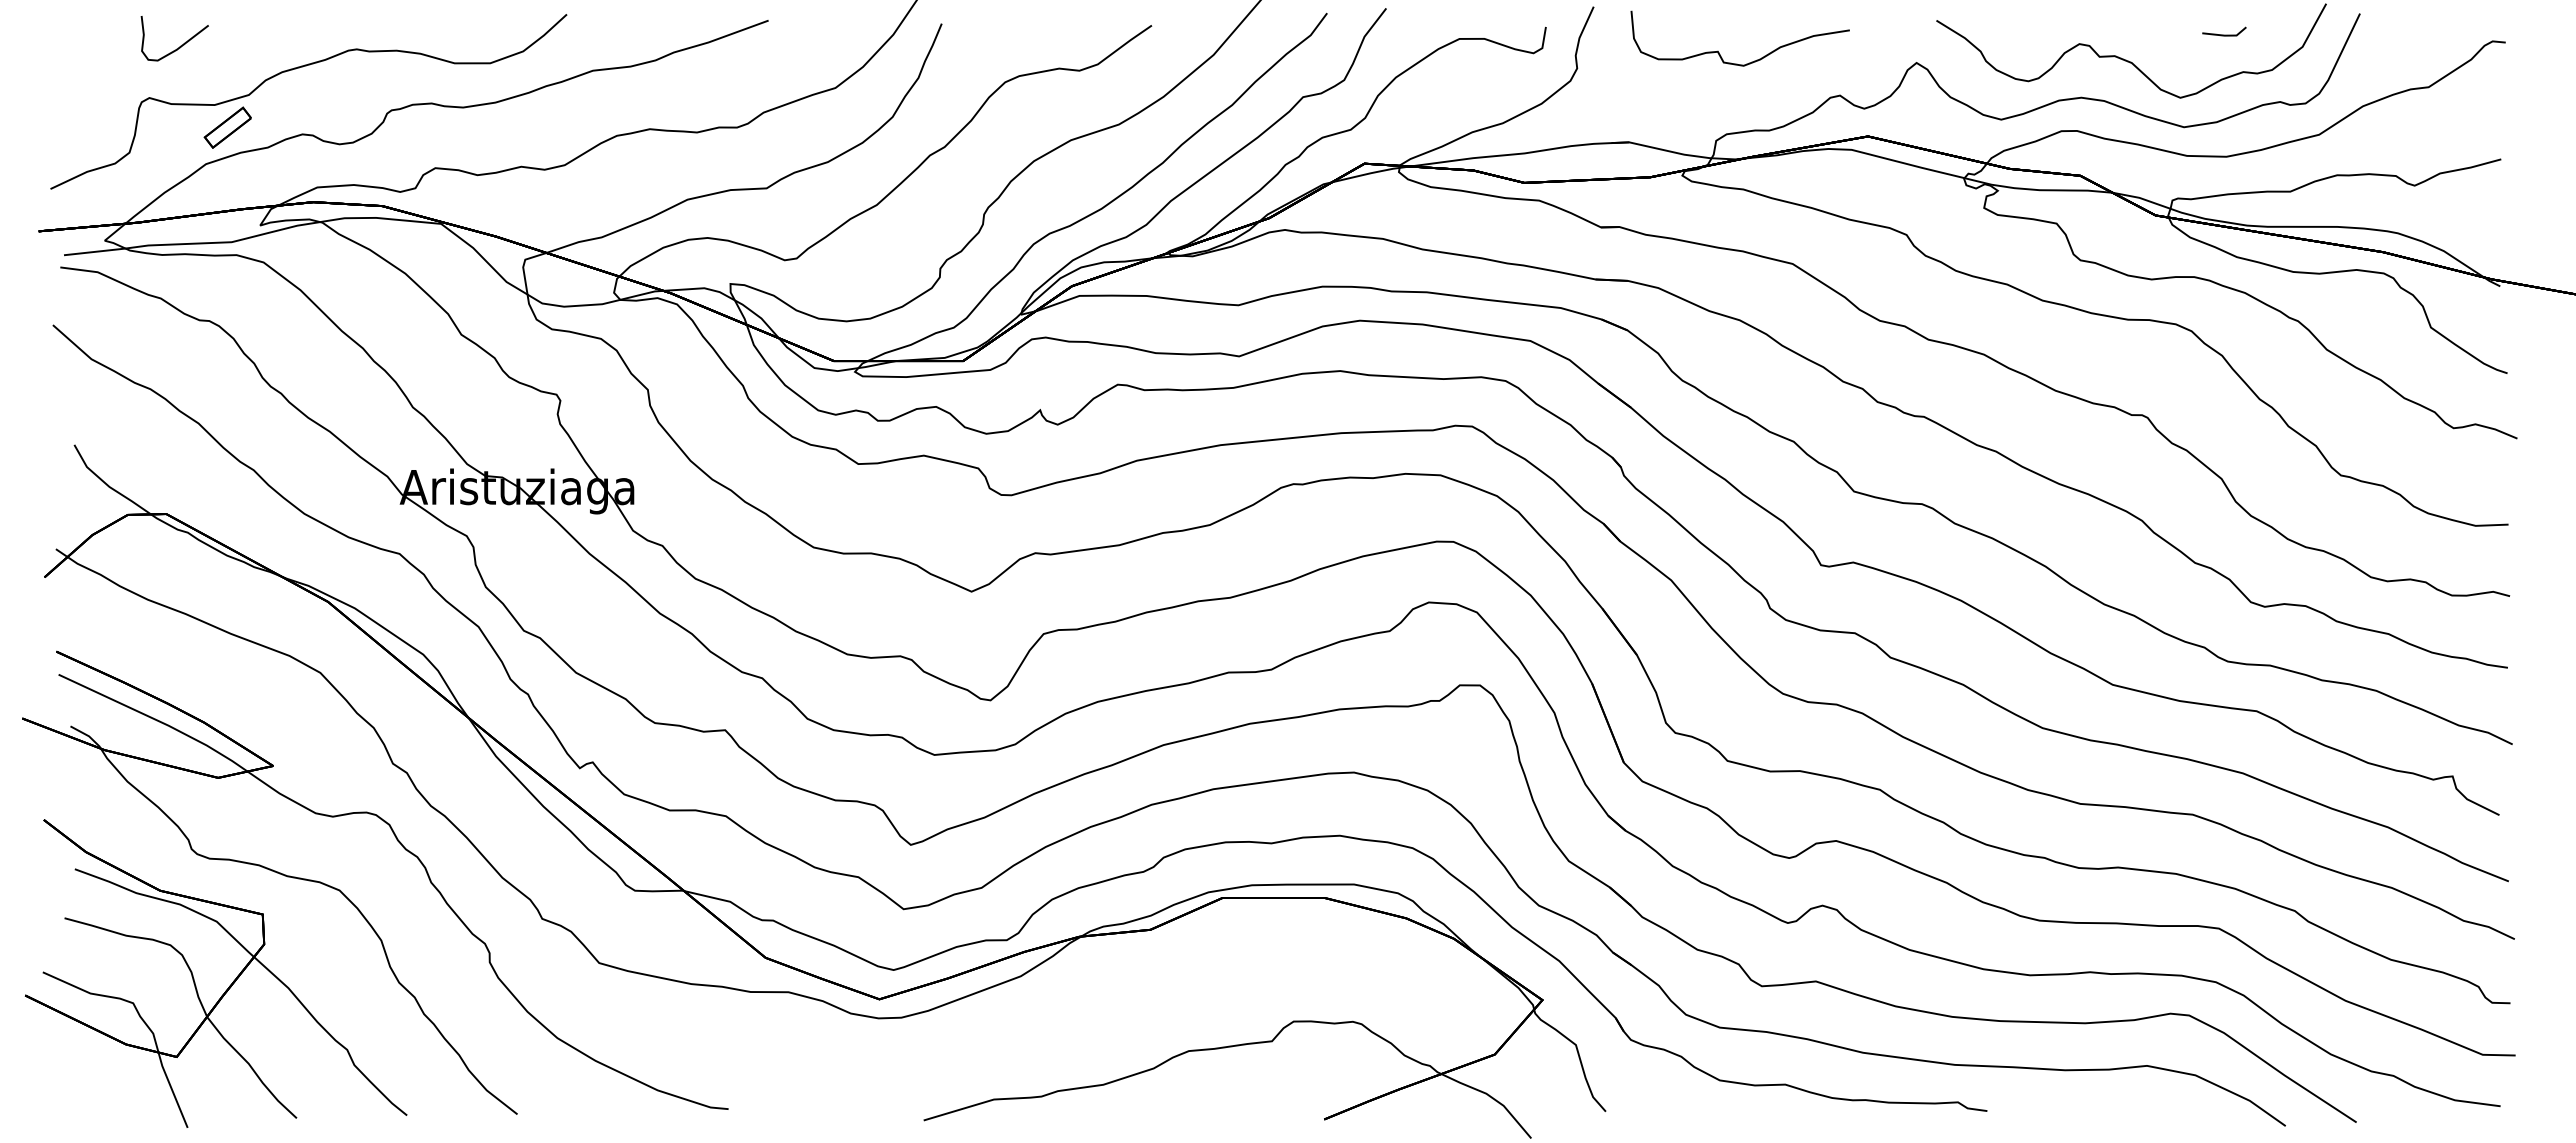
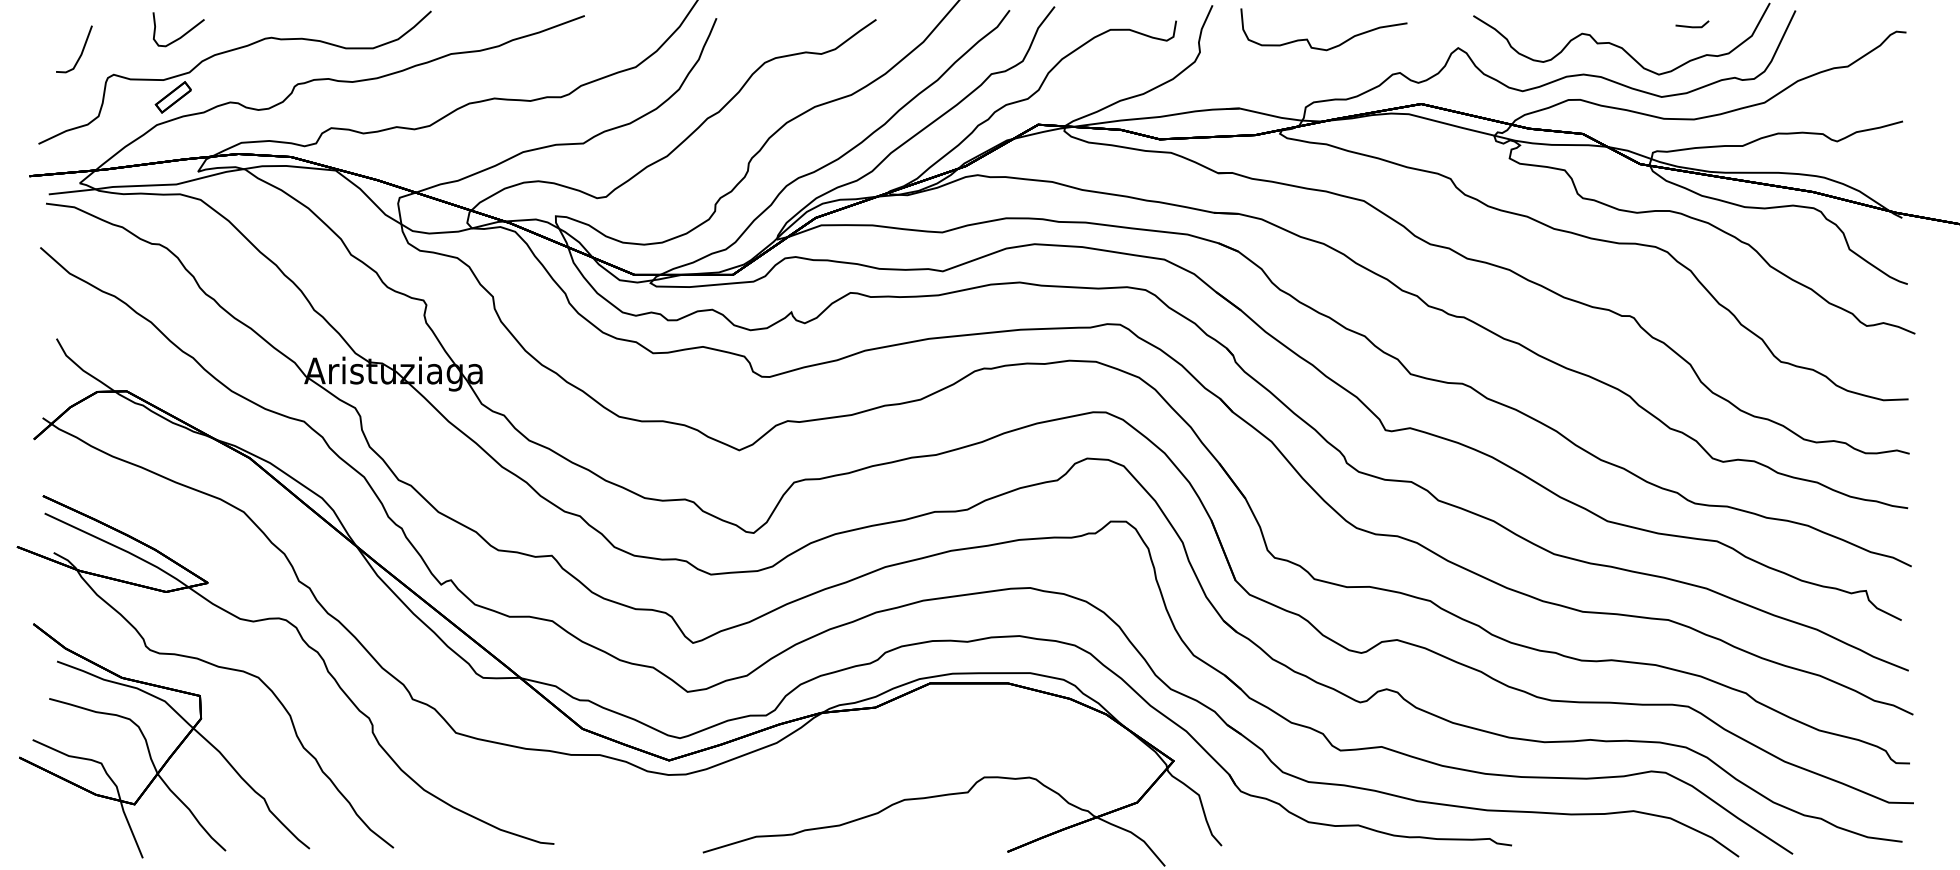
curve: (180, 45) -> (183, 34), moved
line: (107, 66) -> (81, 50), added

